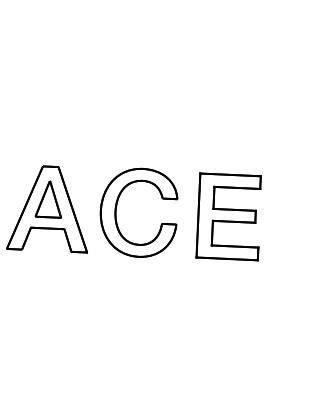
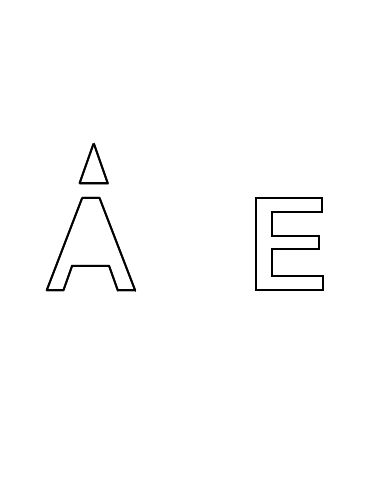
part: (48, 199) -> (93, 163), moved
part: (116, 211) -> (165, 243), removed

